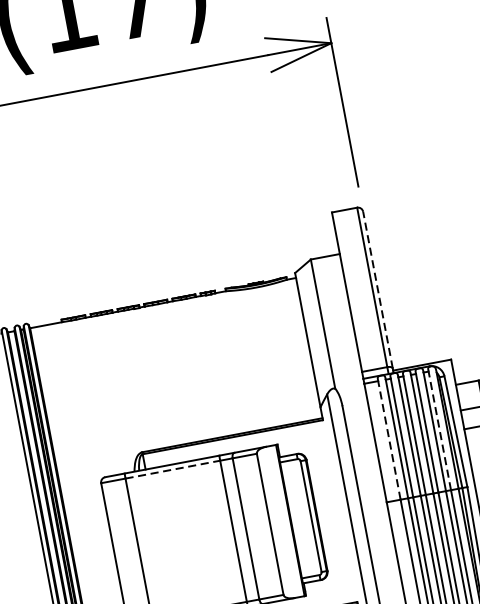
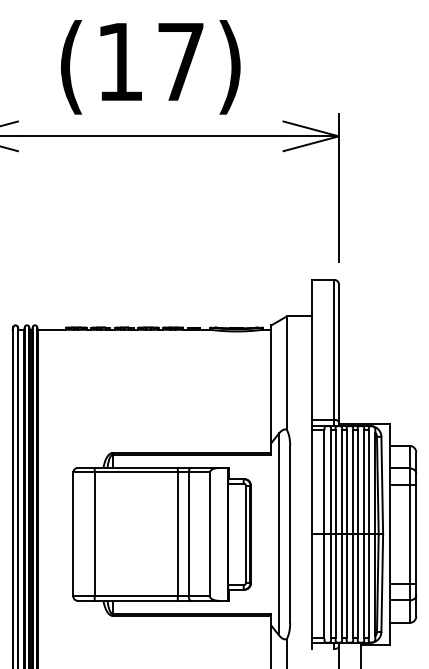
line: (377, 290) -> (338, 353), dashed -> solid
line: (439, 429) -> (368, 481), dashed -> solid
line: (389, 439) -> (324, 481), dashed -> solid
line: (173, 469) -> (136, 472), dashed -> solid

